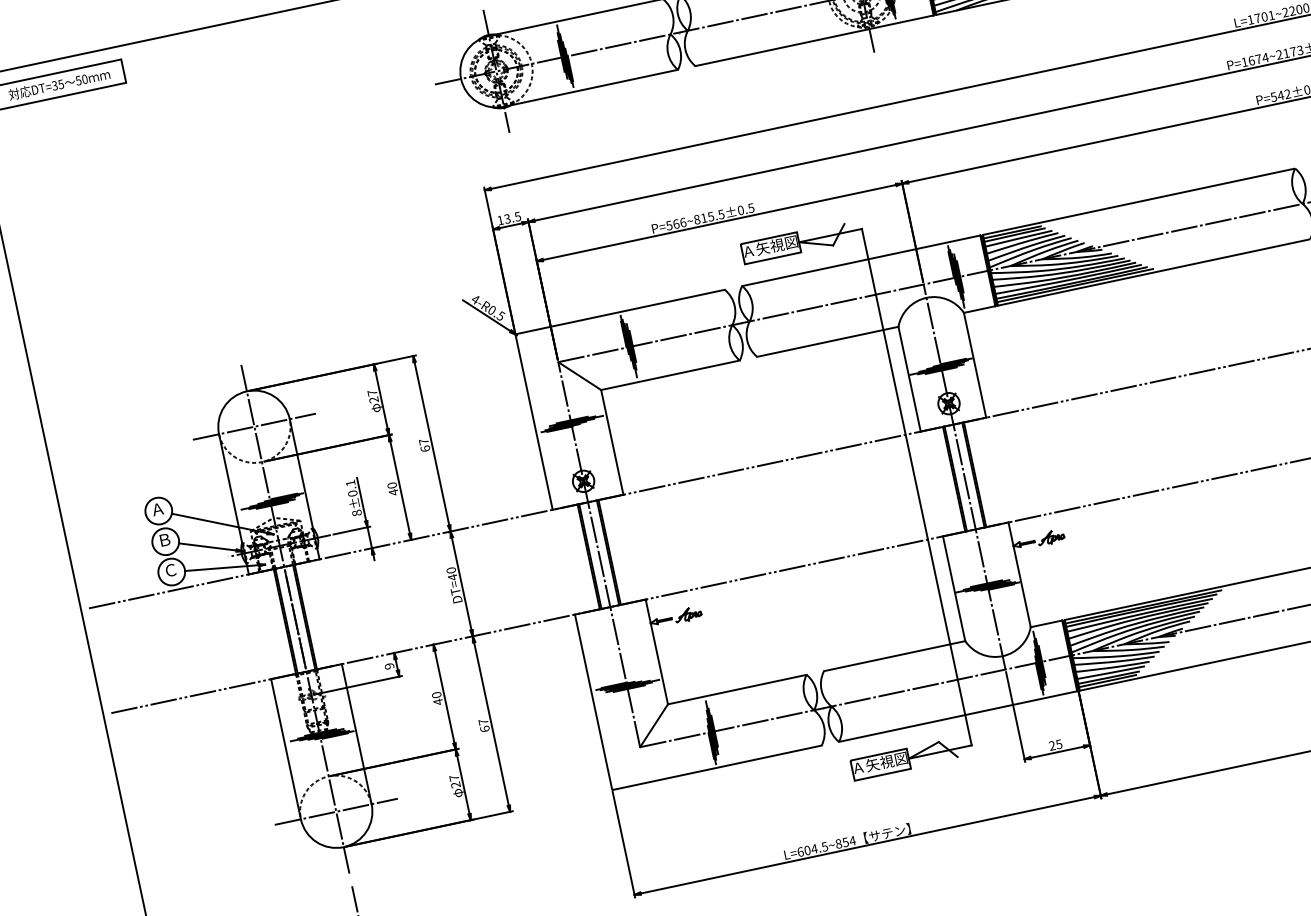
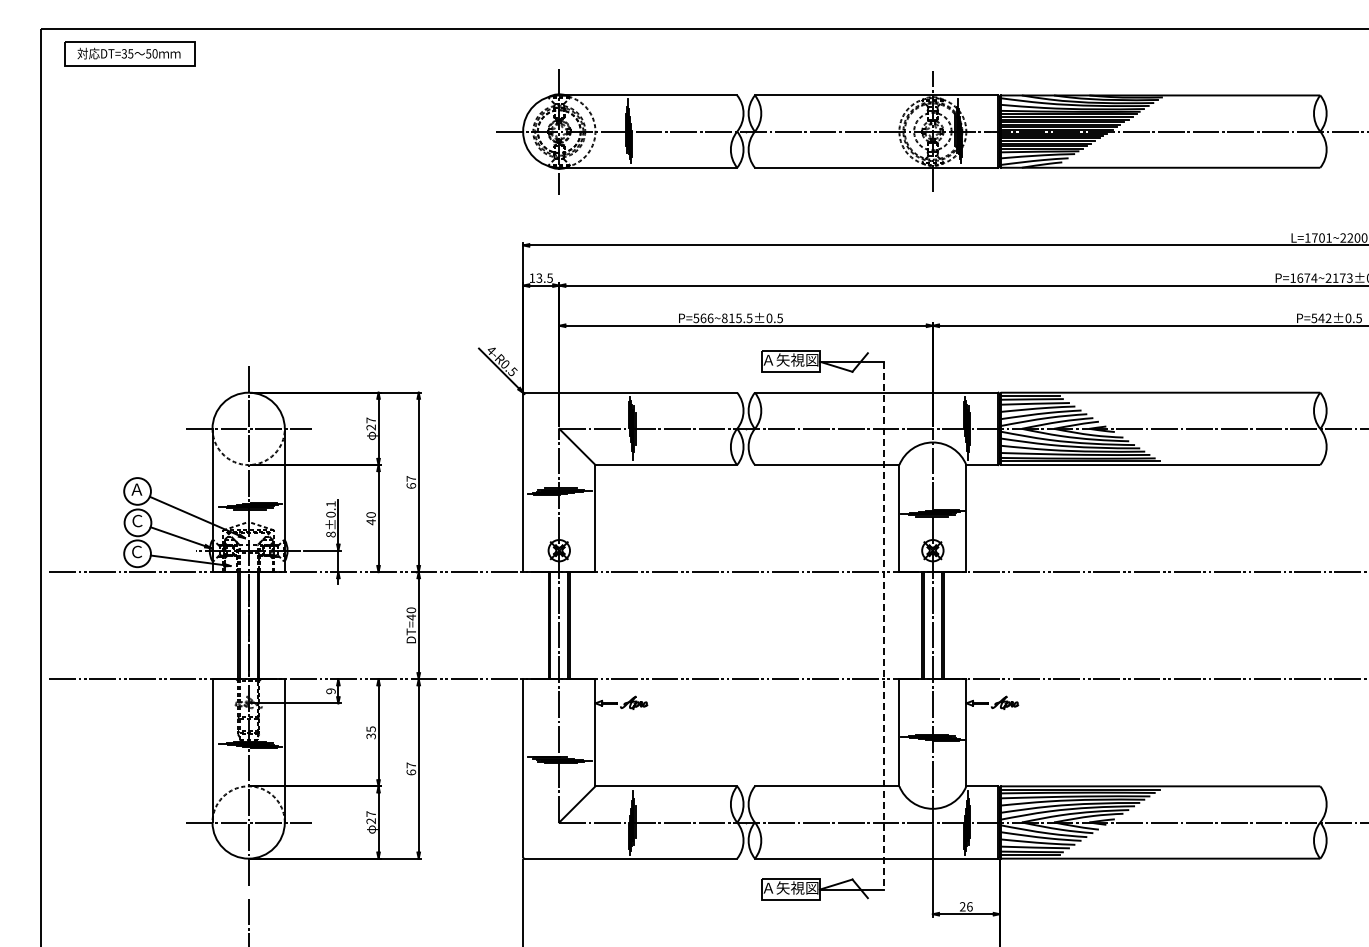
line: (917, 486) -> (884, 625), solid -> dashed
text: (164, 539) -> (137, 520), Ｂ -> Ｃ
text: (436, 698) -> (370, 732), 40 -> 35
text: (1058, 744) -> (969, 906), 25 -> 26

